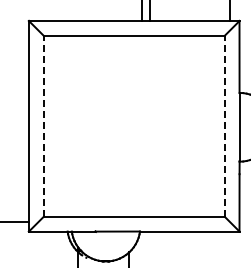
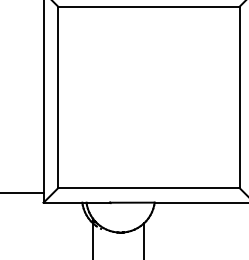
line: (43, 126) -> (58, 97), dashed -> solid
line: (224, 126) -> (239, 97), dashed -> solid

